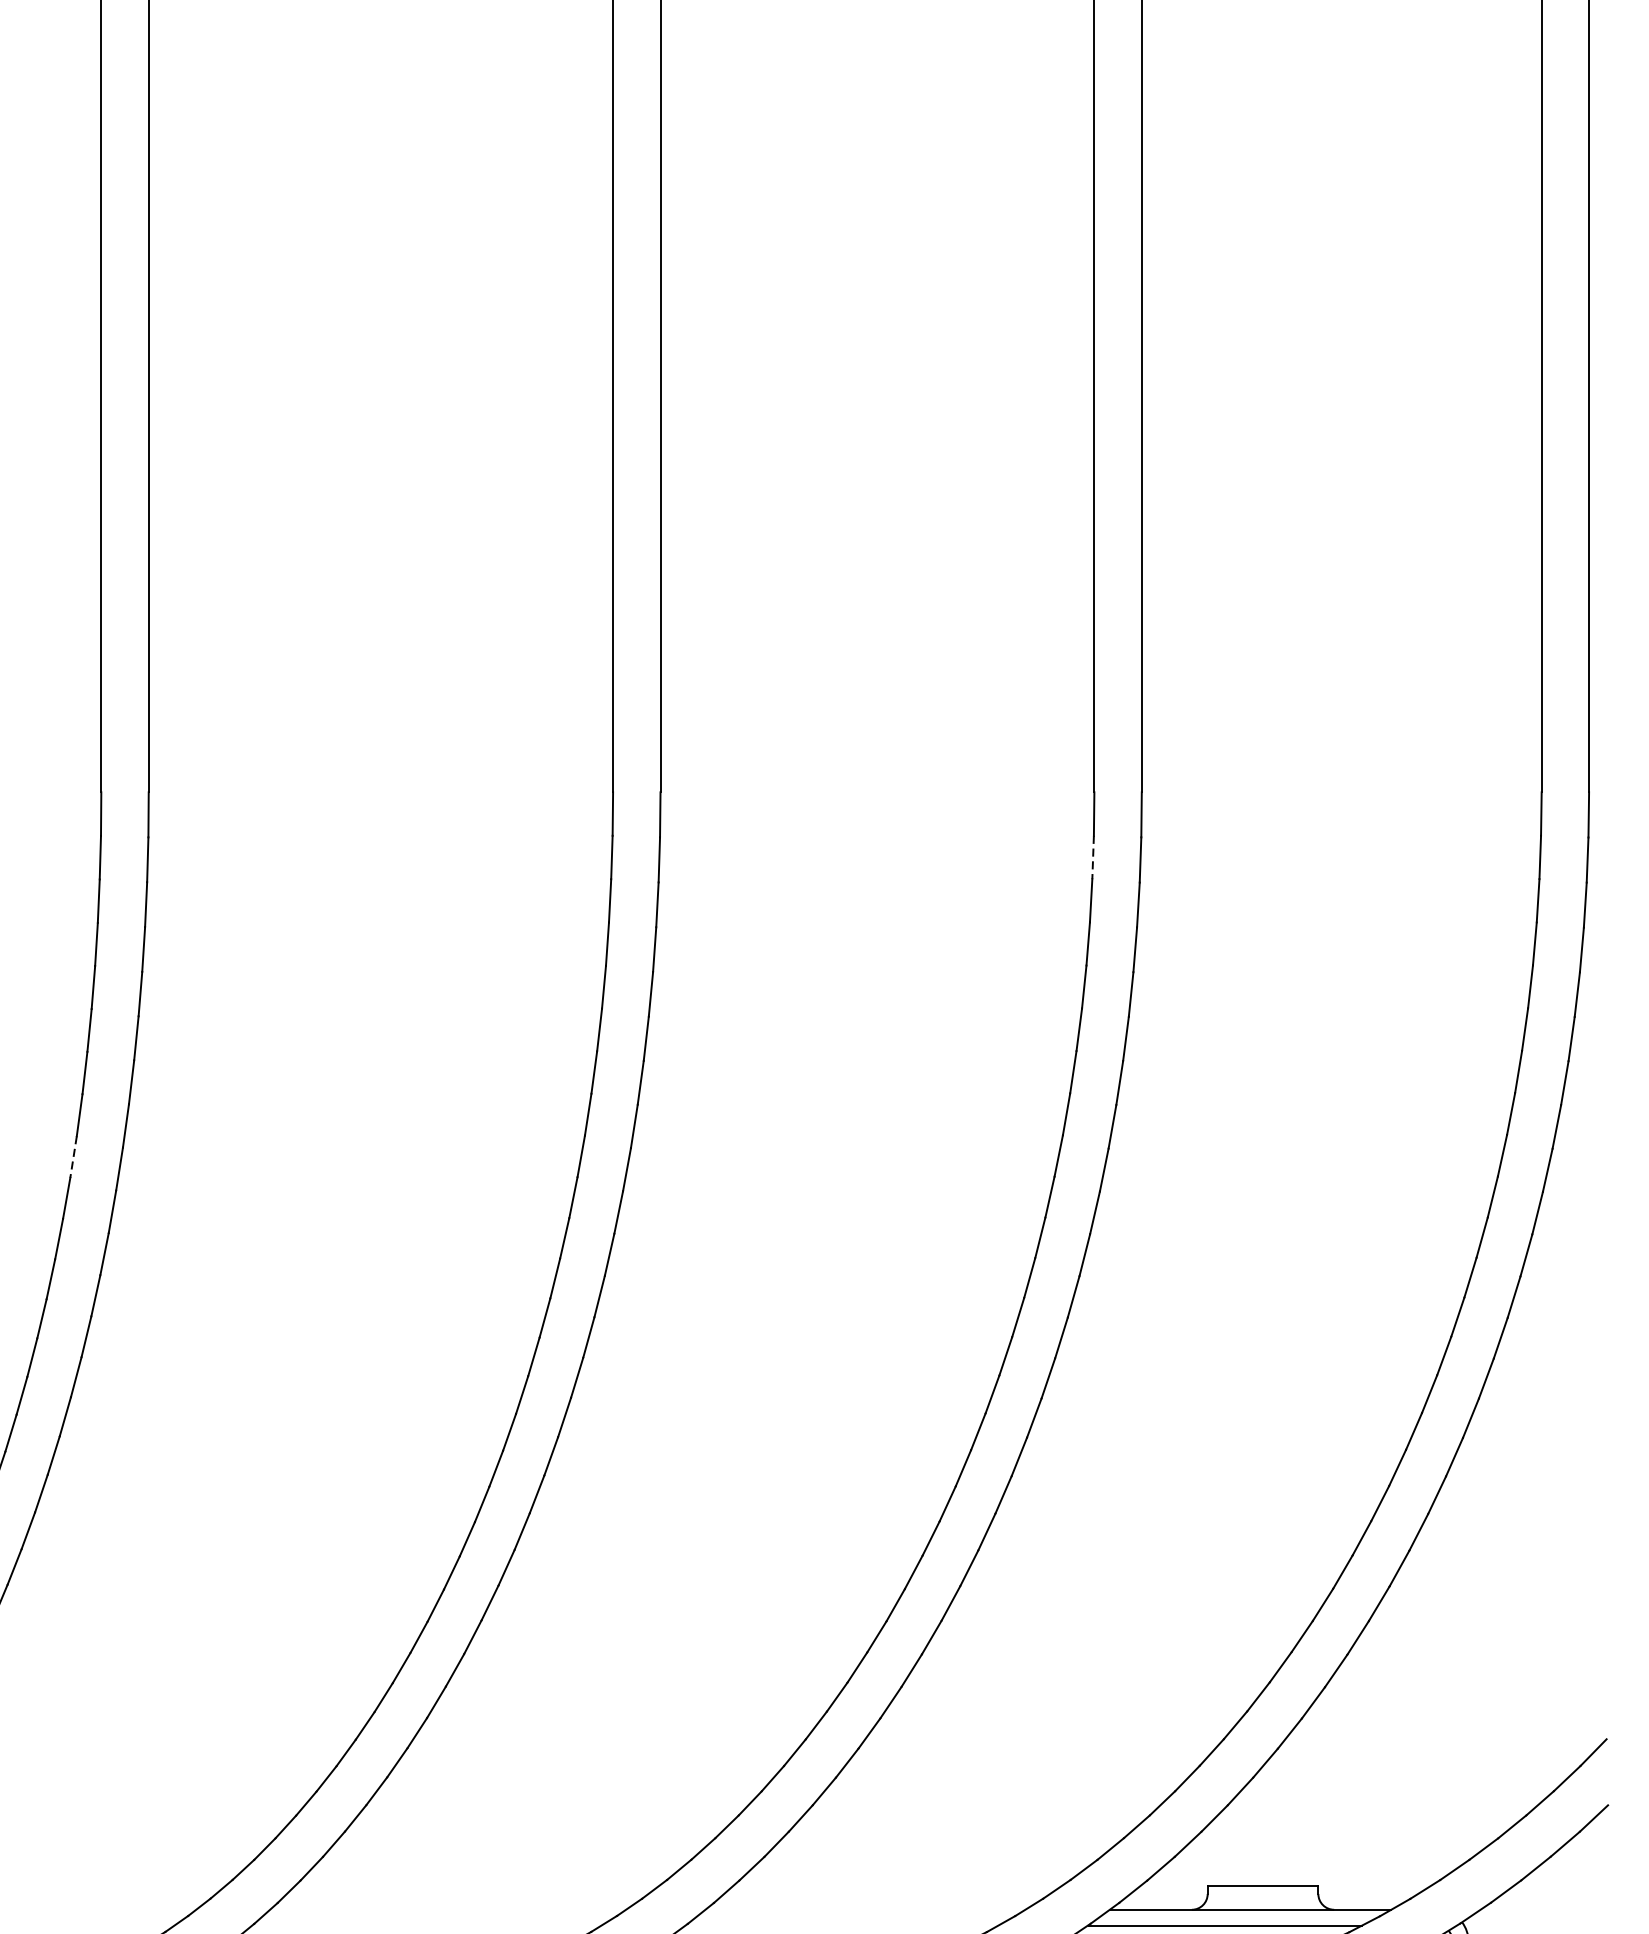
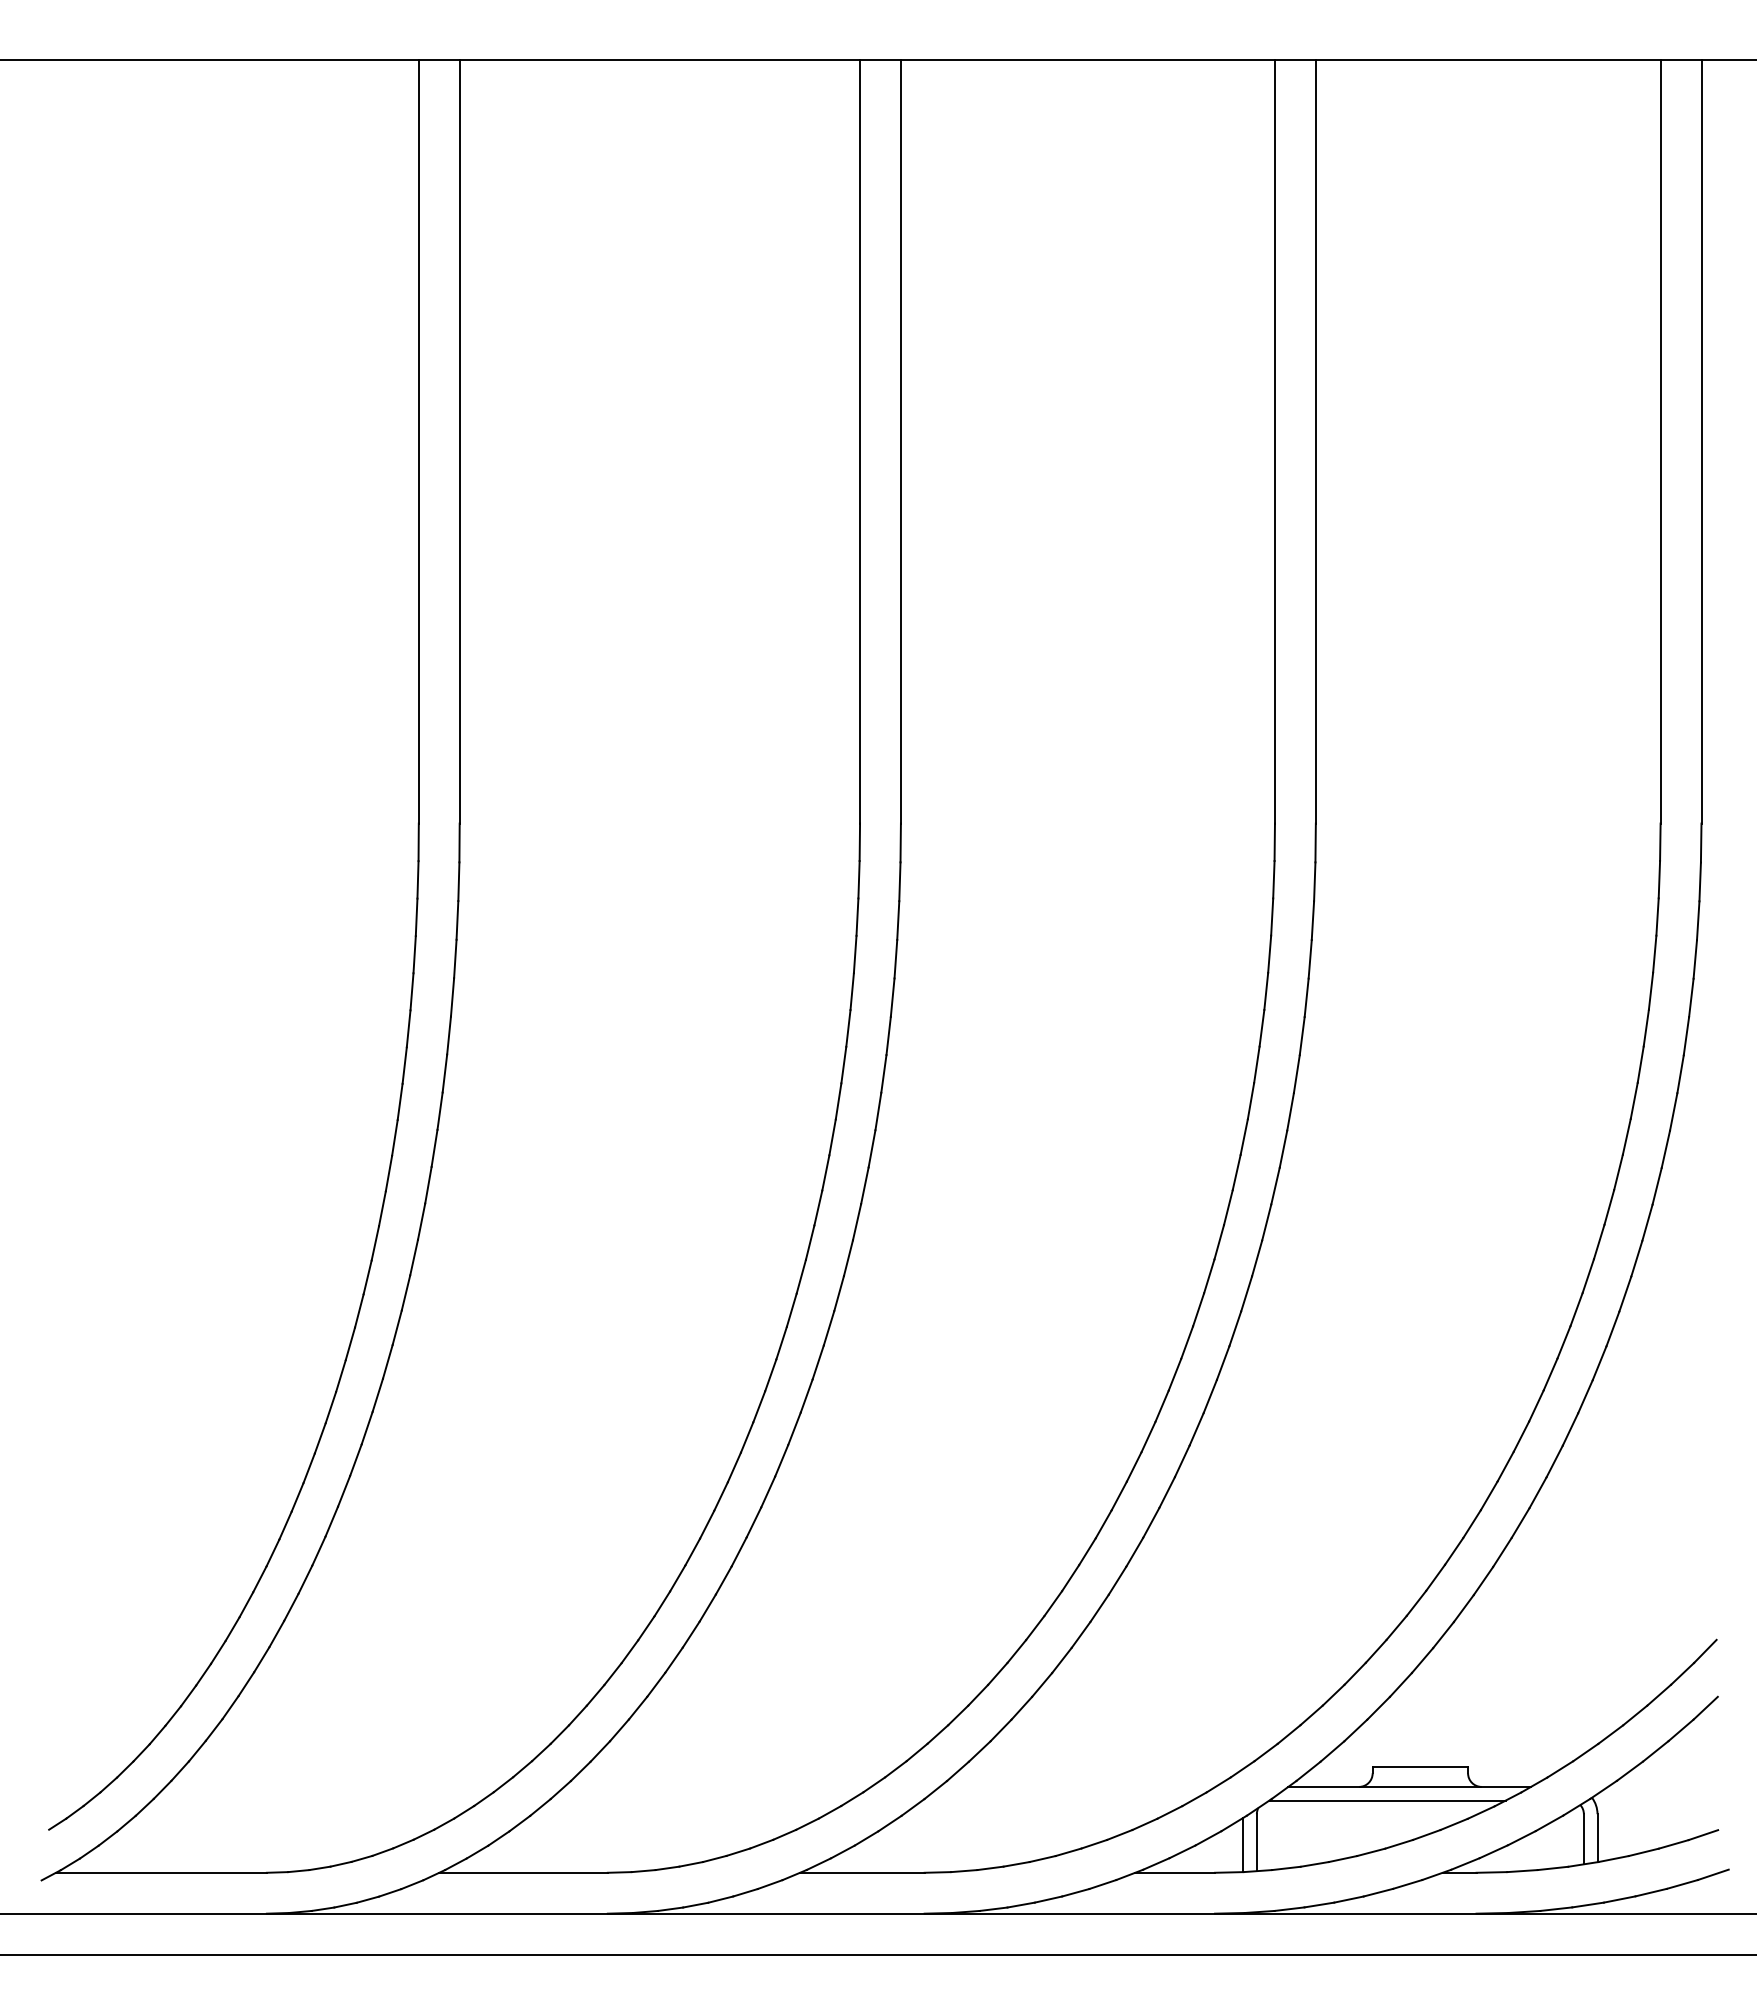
line: (1092, 857) -> (1273, 879), dashed -> solid
line: (73, 1157) -> (394, 1138), dashed -> solid

